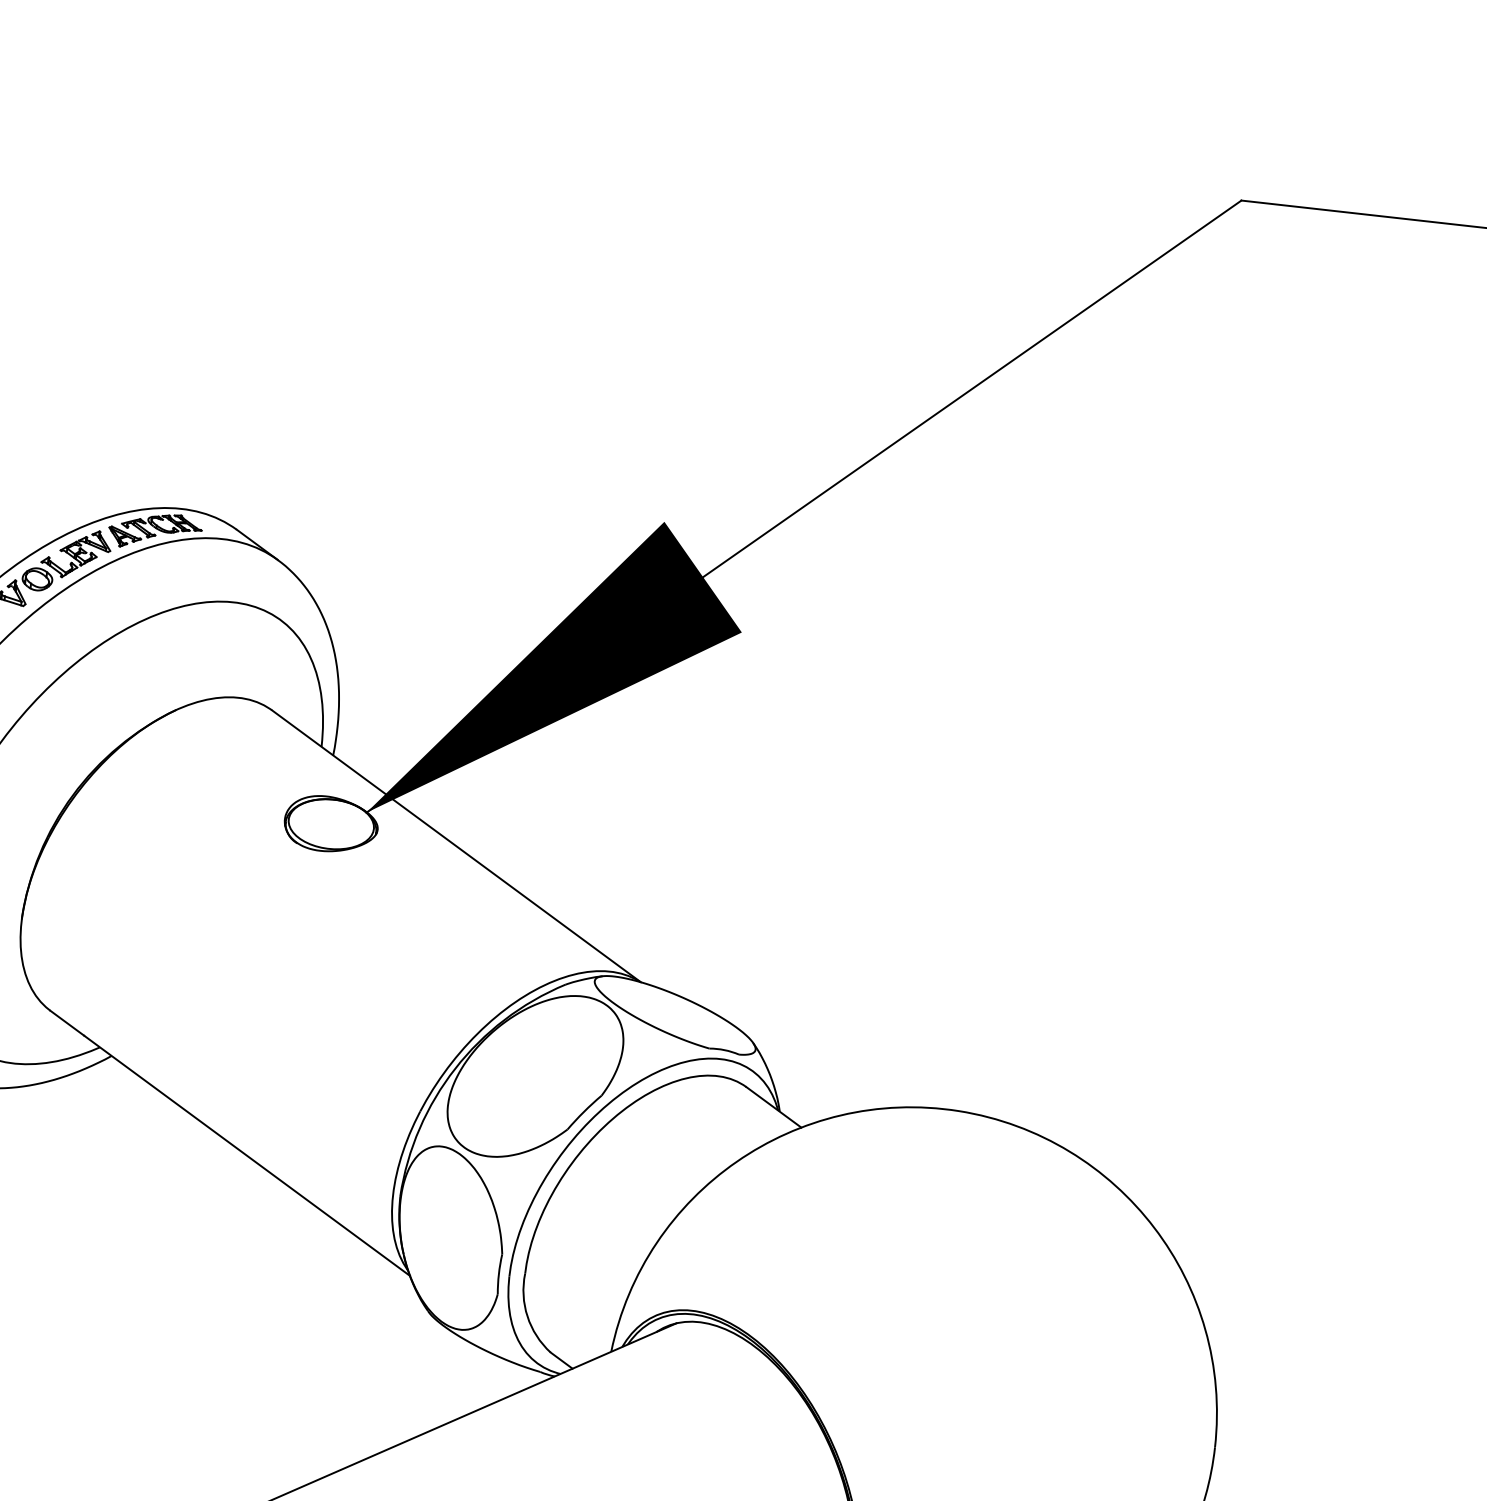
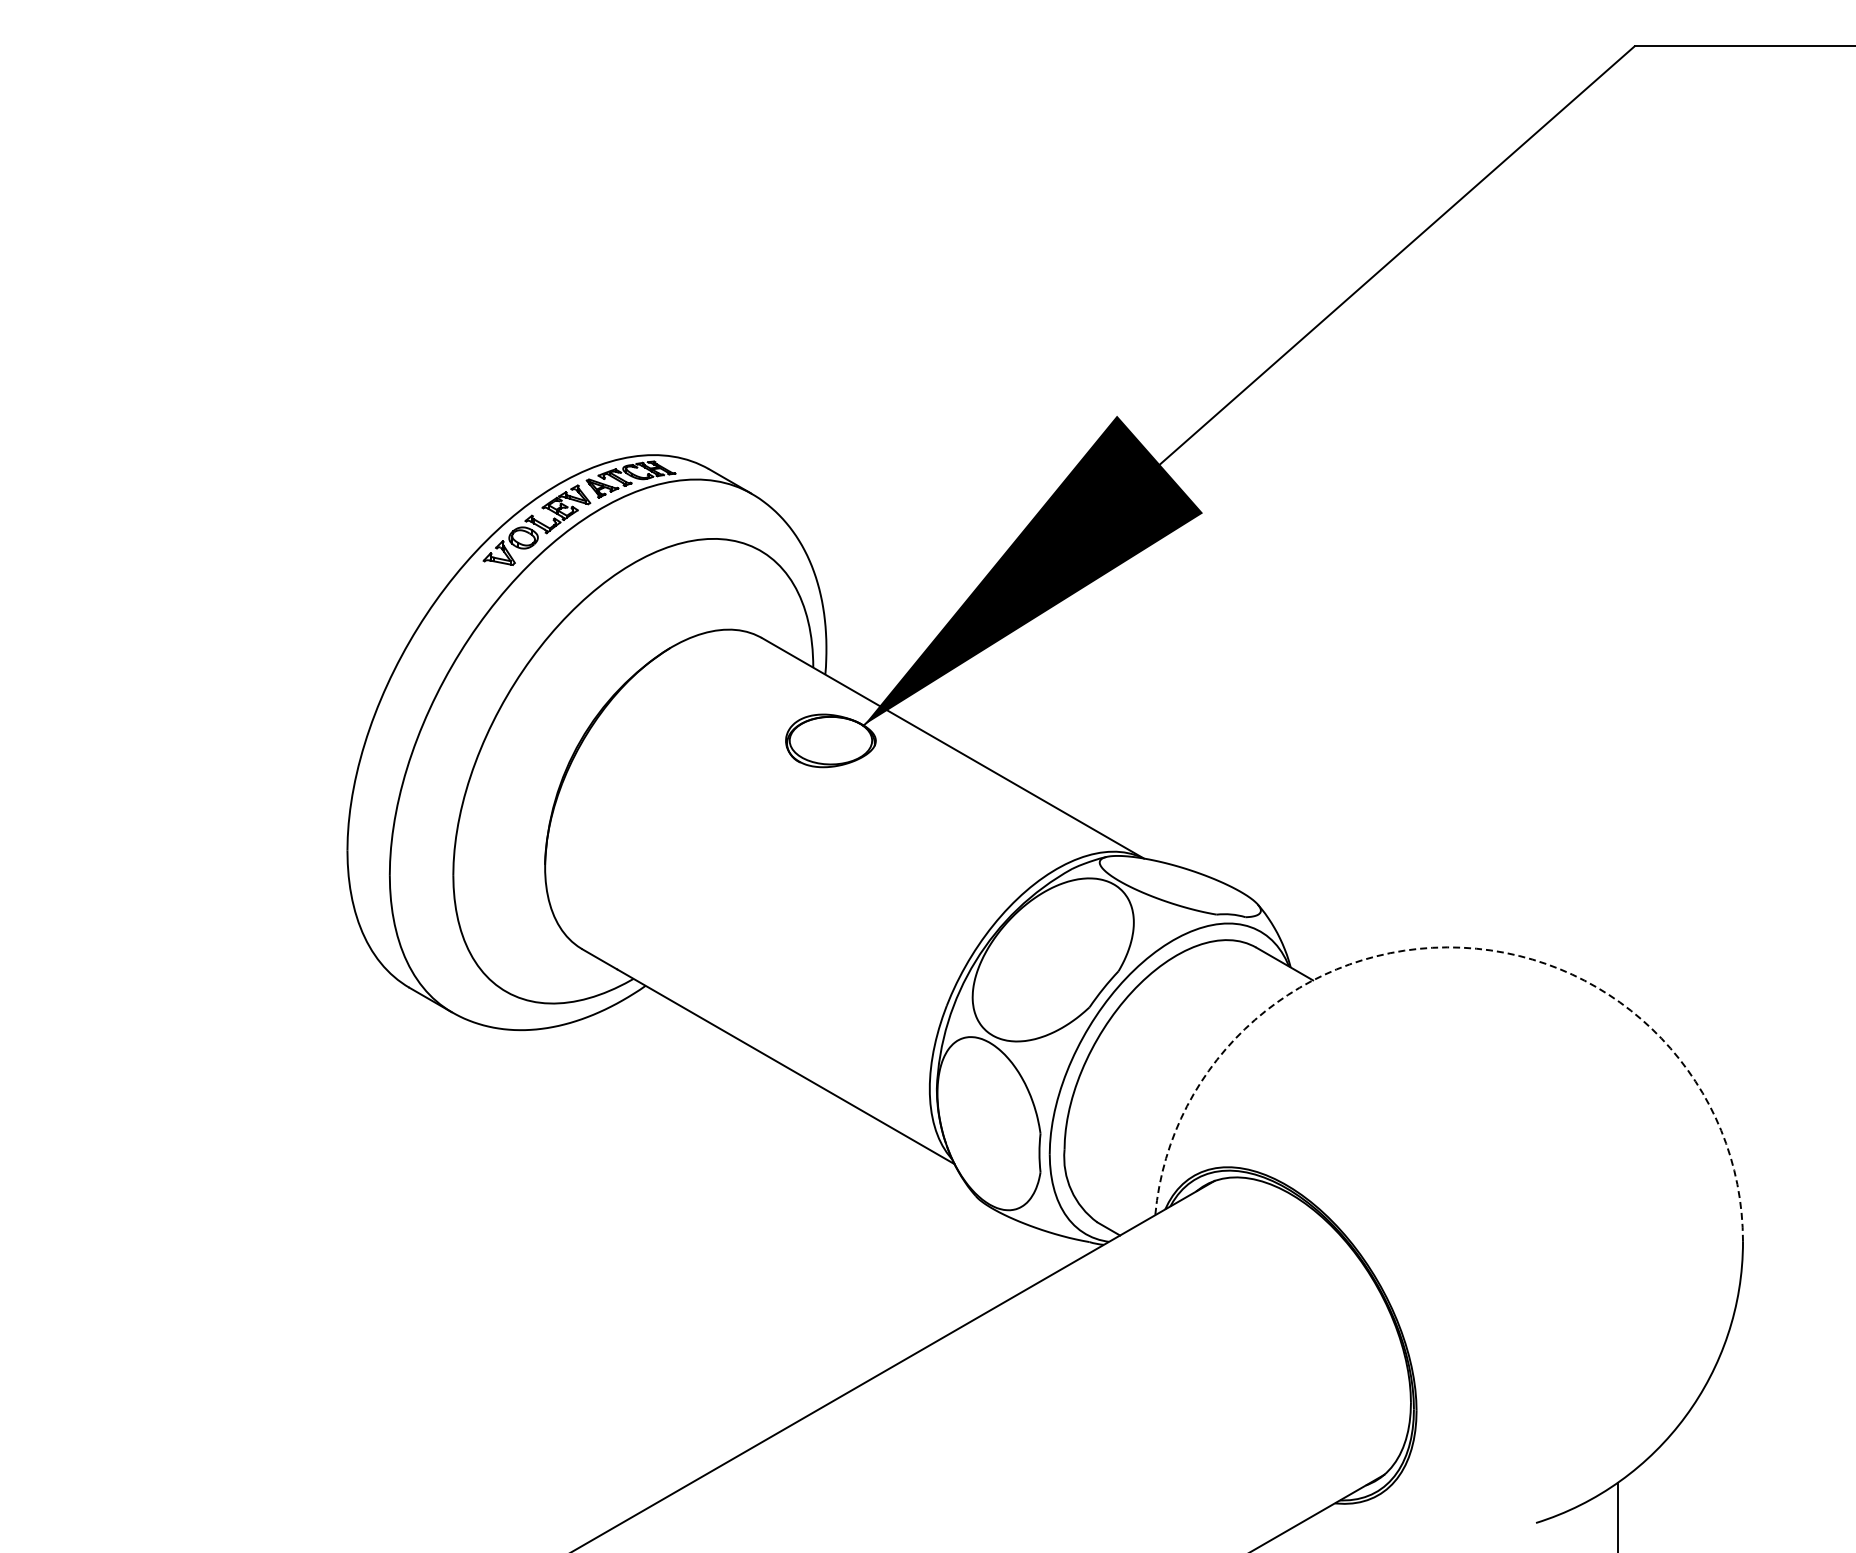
arc: (958, 1110) -> (1461, 947), solid -> dashed

